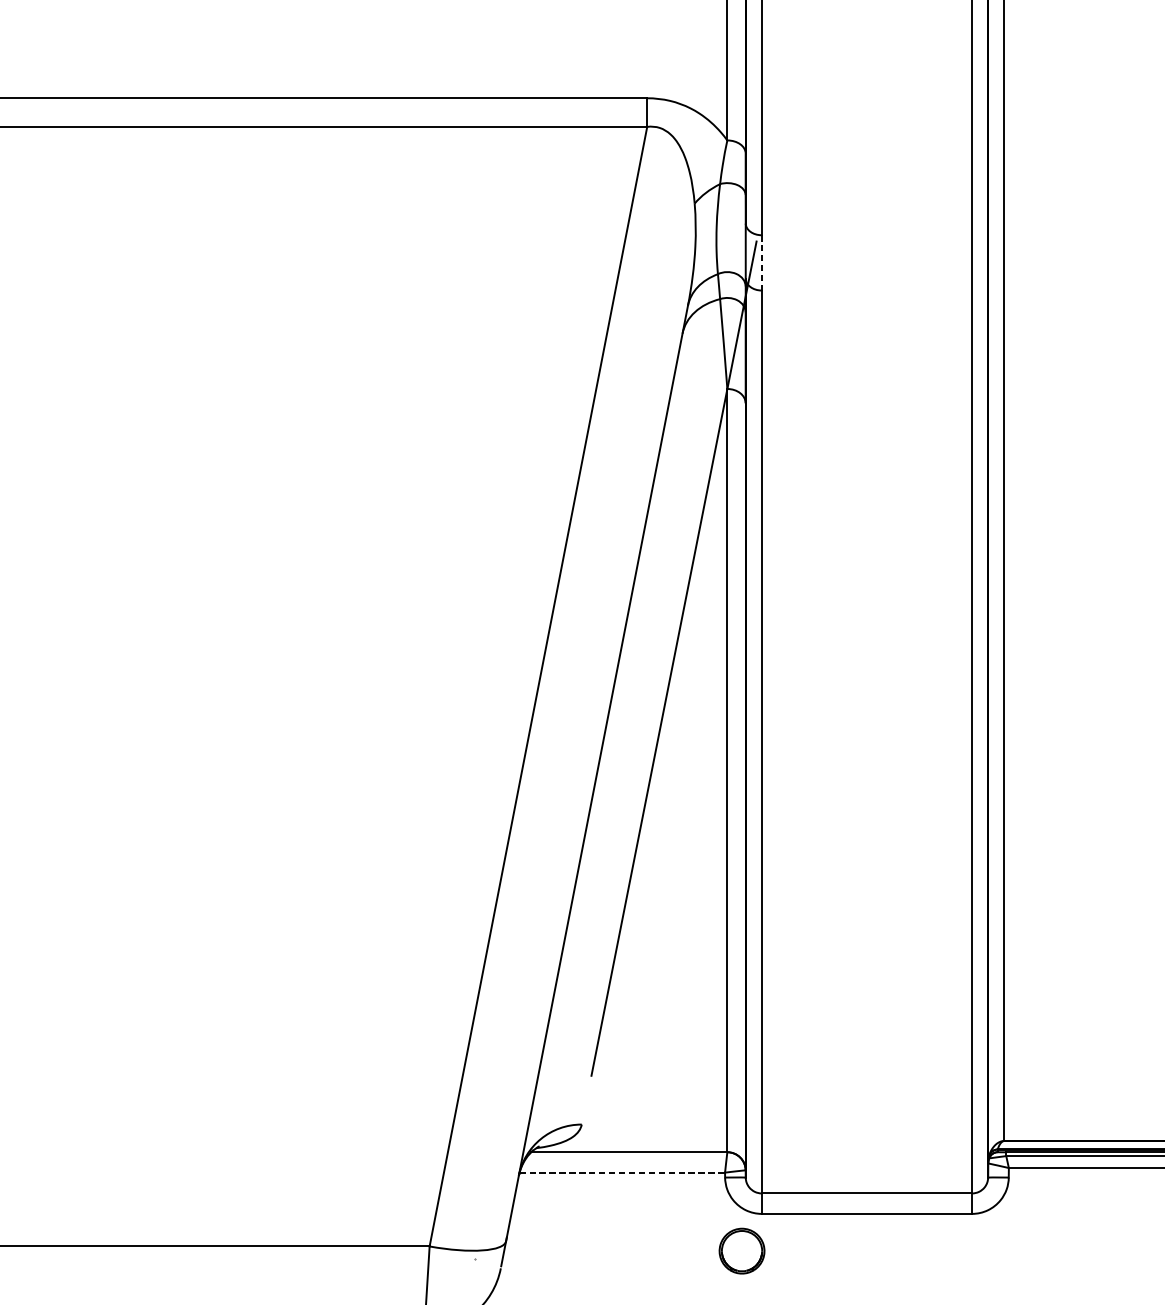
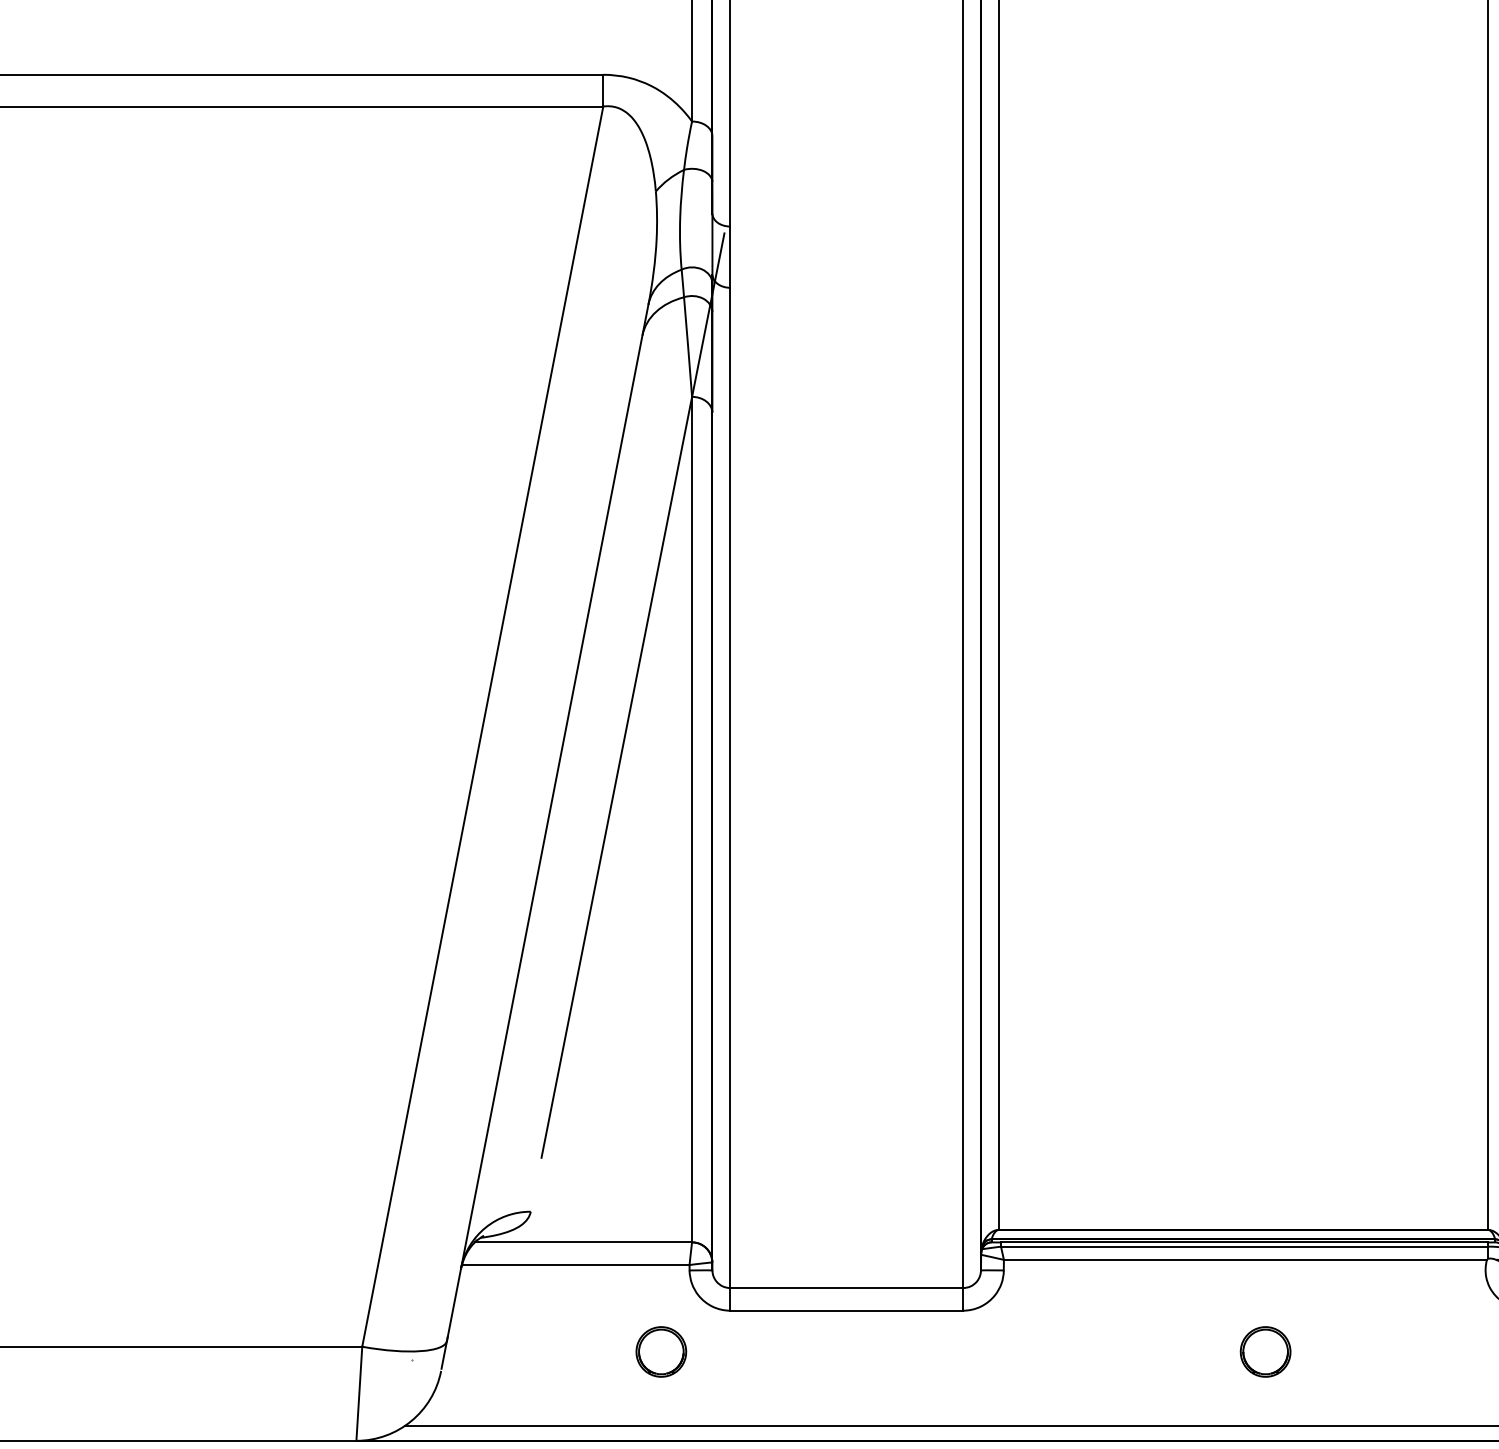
line: (762, 263) -> (730, 257), dashed -> solid
line: (622, 1173) -> (575, 1265), dashed -> solid
part: (742, 1250) -> (661, 1351), moved

